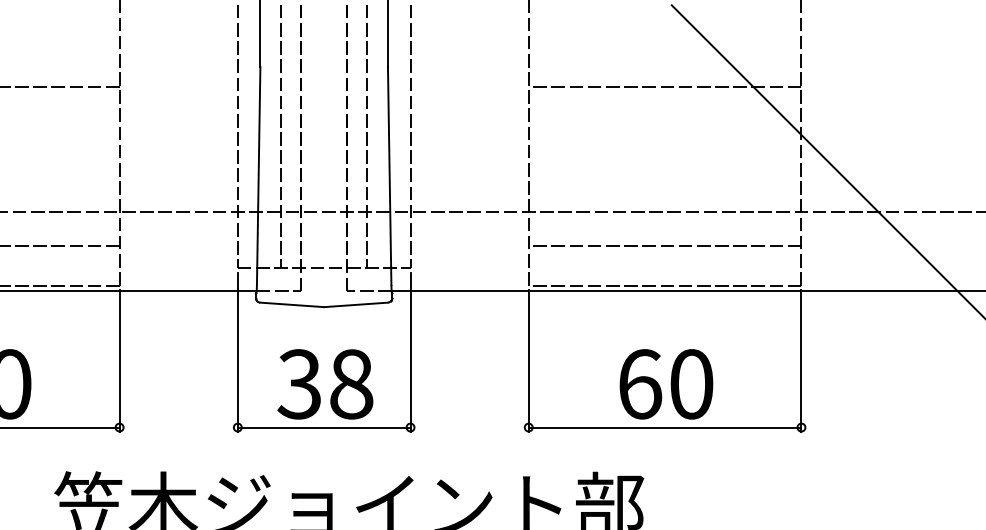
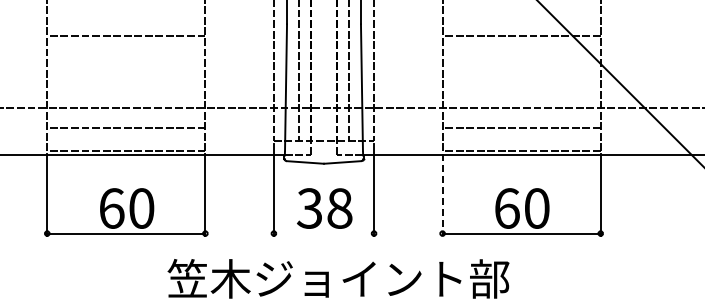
line: (528, 361) -> (442, 195), solid -> dashed
line: (323, 427) -> (323, 233), removed

